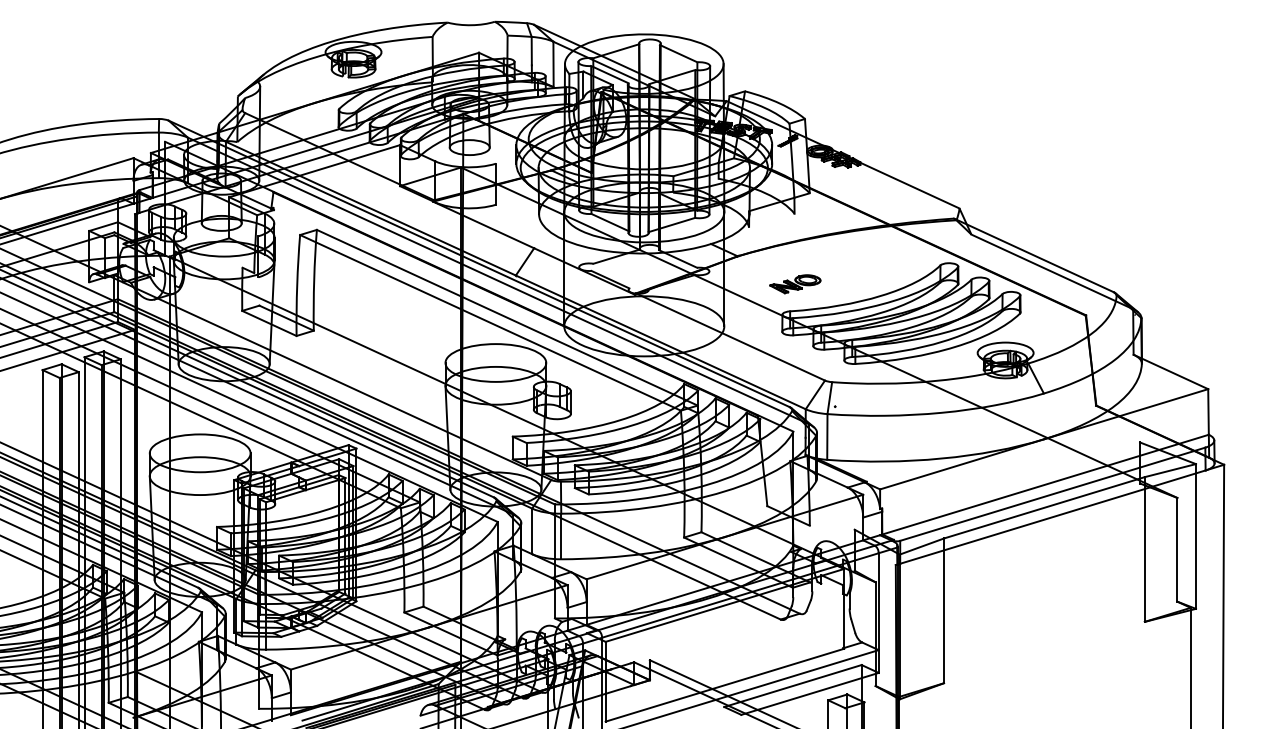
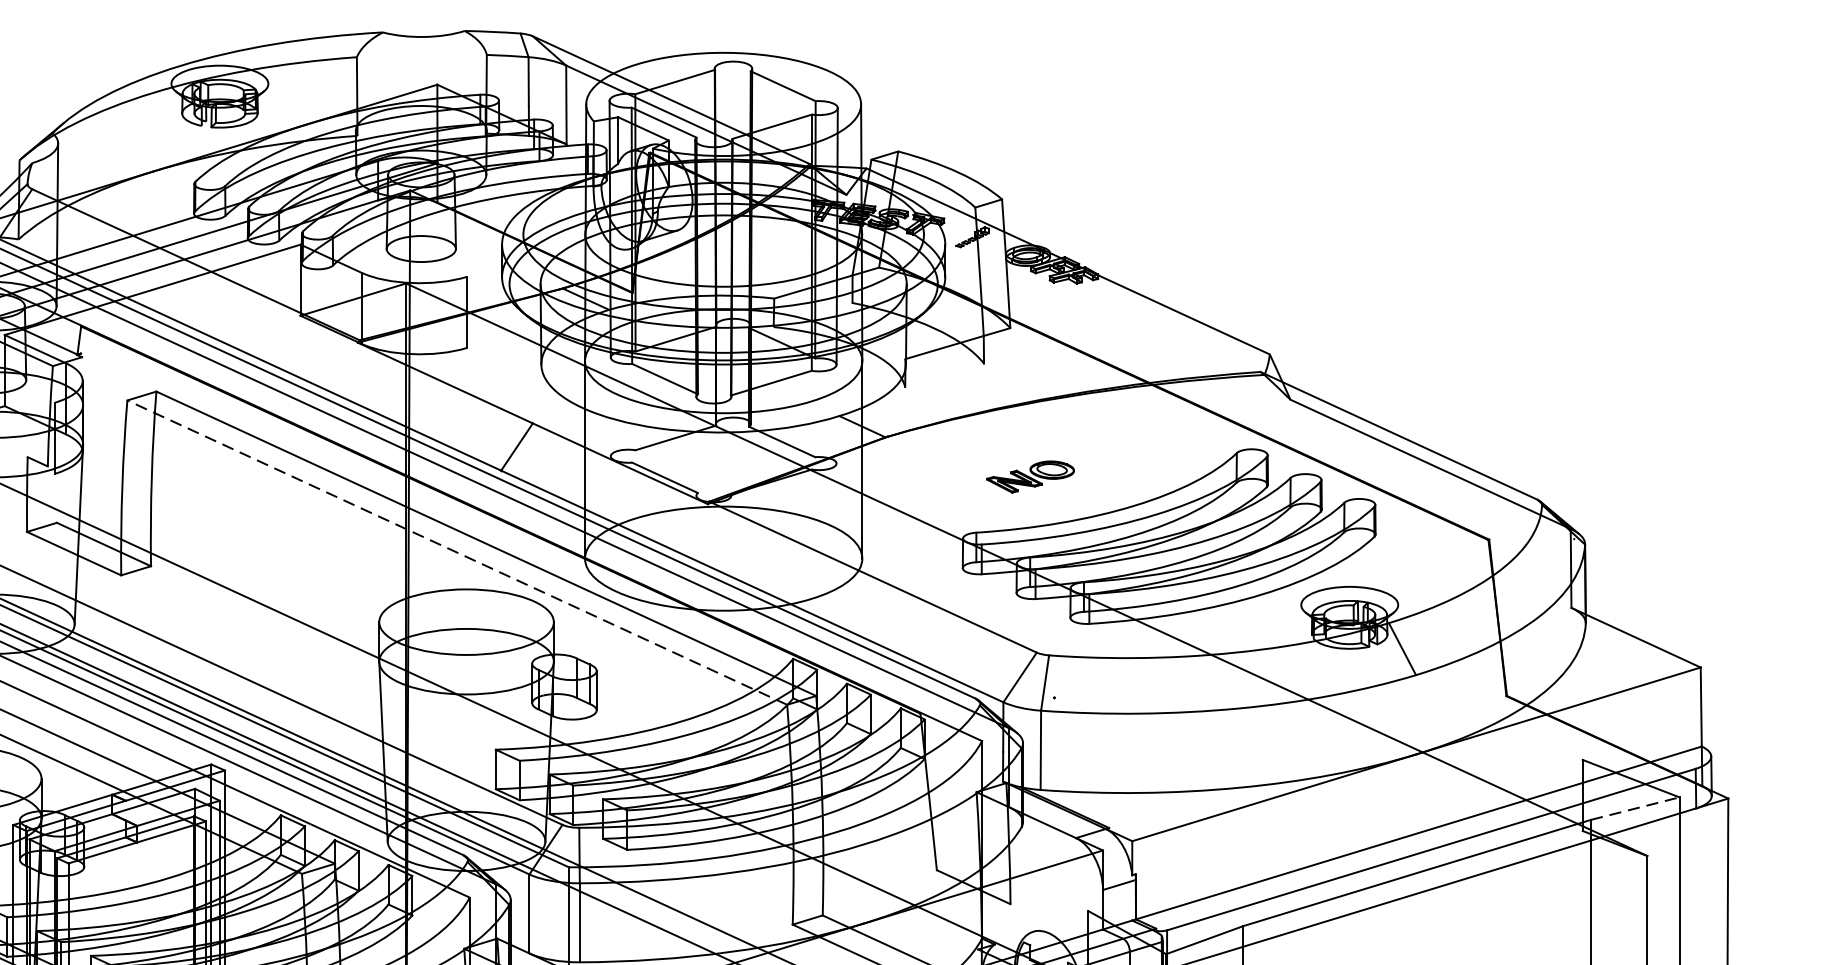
part: (795, 284) -> (1030, 477), moved
line: (490, 322) -> (457, 552), solid -> dashed
line: (1170, 470) -> (1635, 808), solid -> dashed

